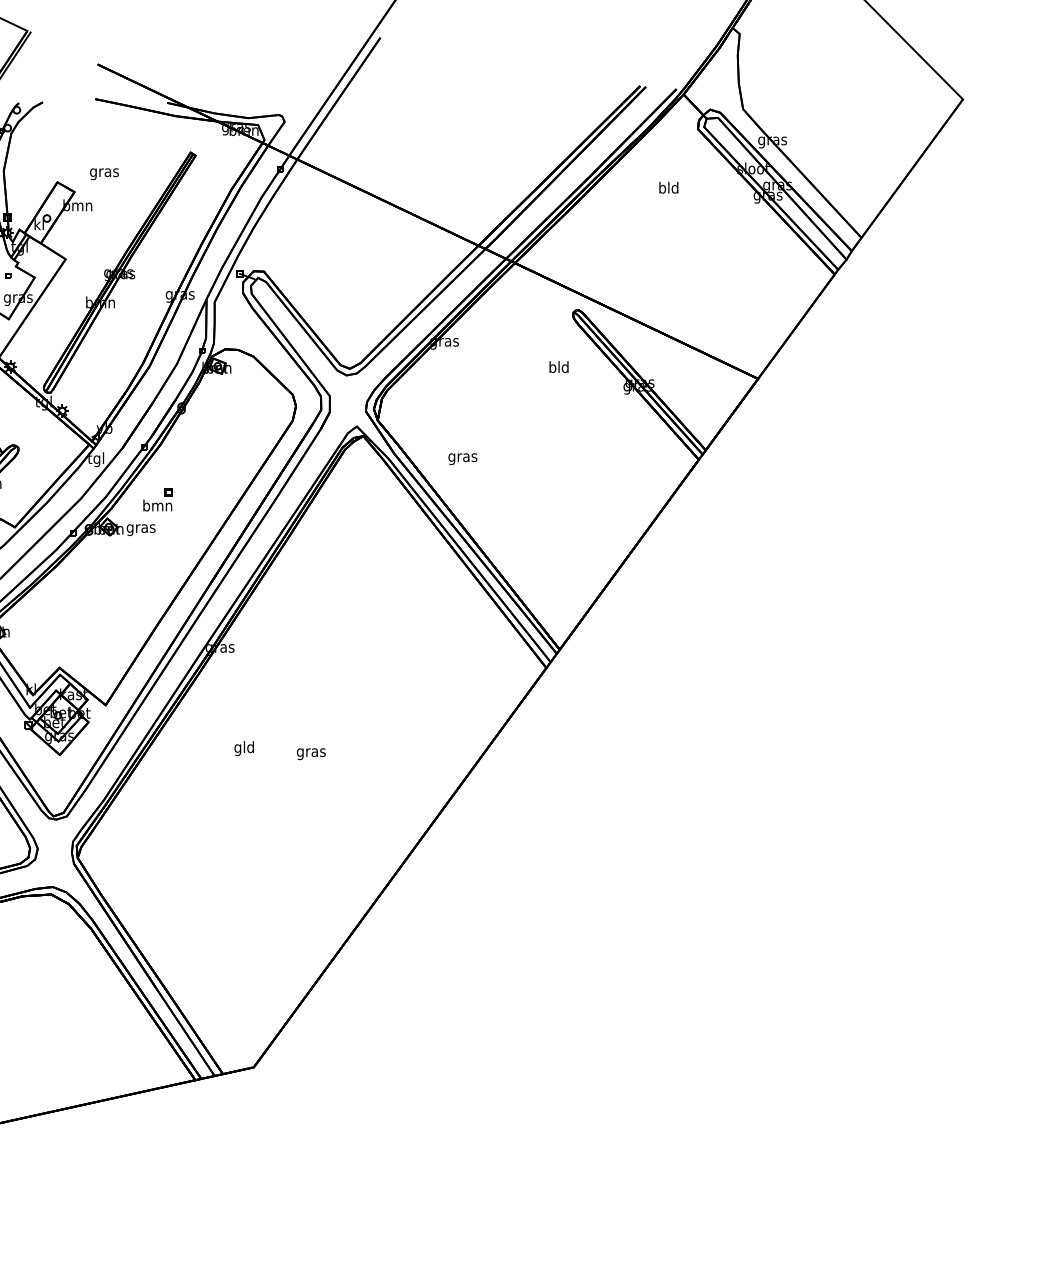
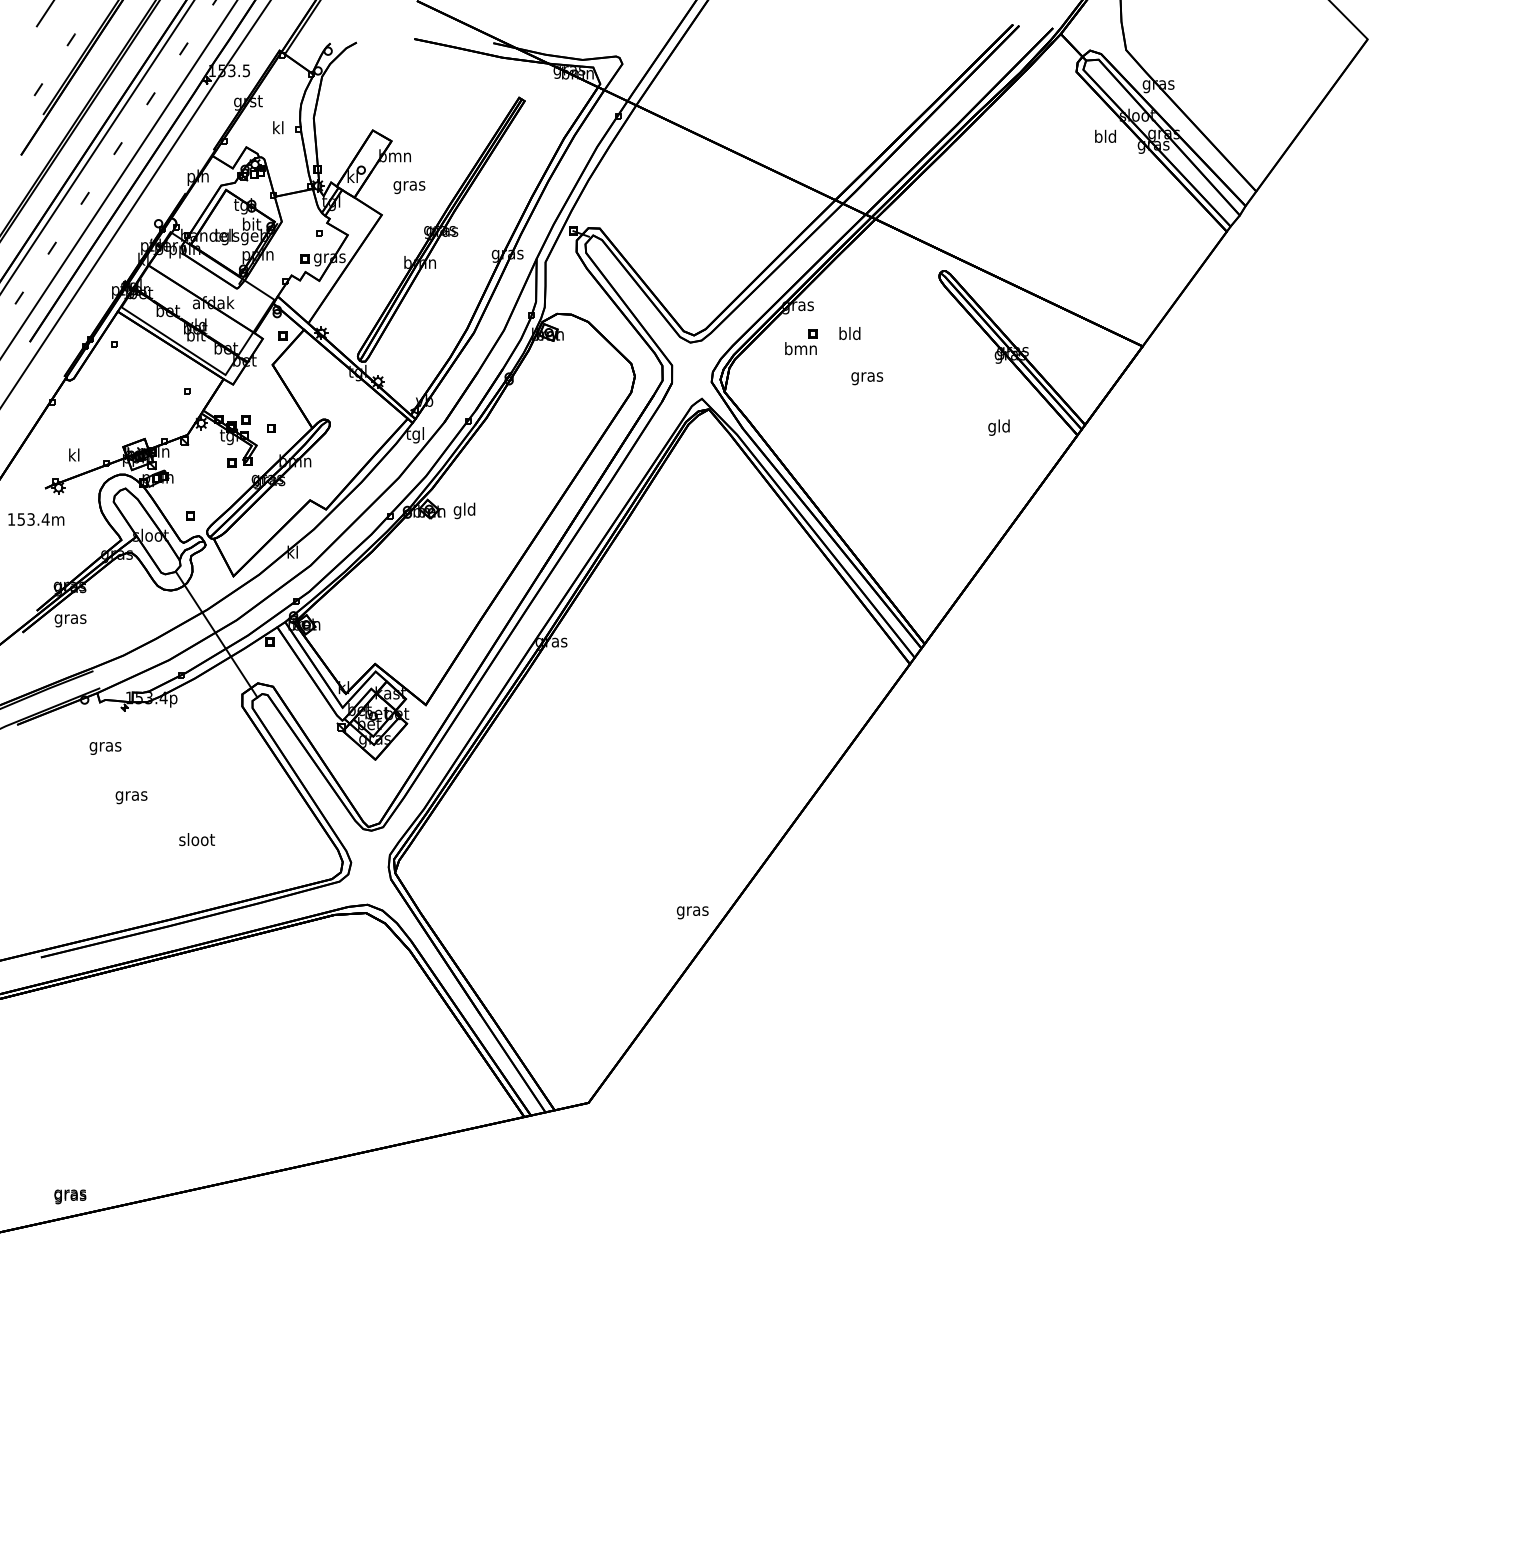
text: (104, 174) -> (409, 187), moved
text: (668, 186) -> (1105, 135), moved
text: (558, 367) -> (849, 333), moved
text: (463, 459) -> (867, 378), moved
part: (158, 499) -> (801, 342), moved
text: (140, 528) -> (464, 510), gras -> gld
text: (243, 748) -> (998, 427), moved
text: (311, 753) -> (692, 912), moved

